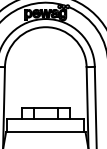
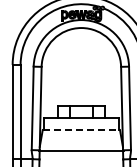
line: (45, 132) -> (81, 130), solid -> dashed

